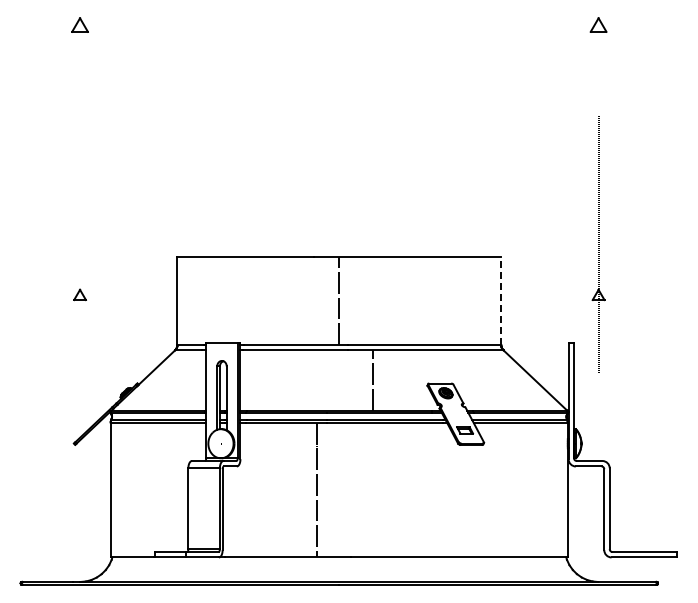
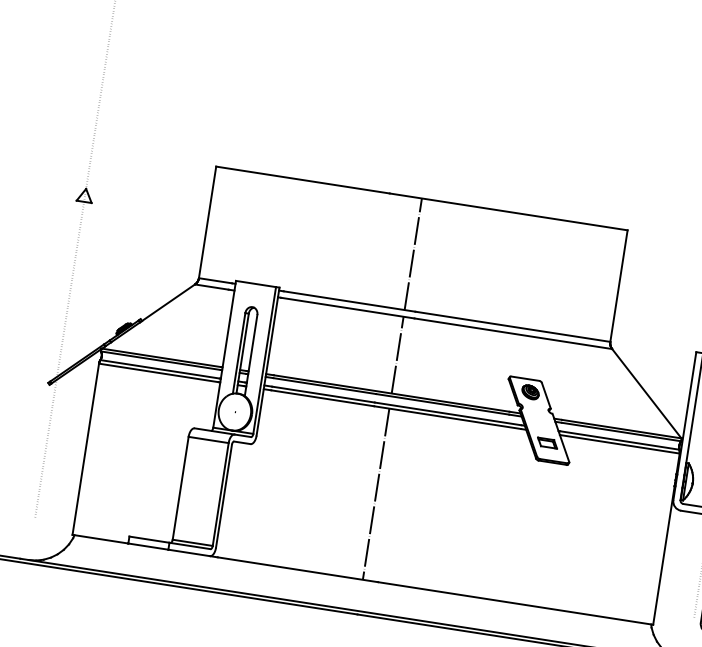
line: (501, 301) -> (619, 286), dashed -> solid
line: (373, 380) -> (397, 355), moved
line: (317, 489) -> (376, 493), moved

